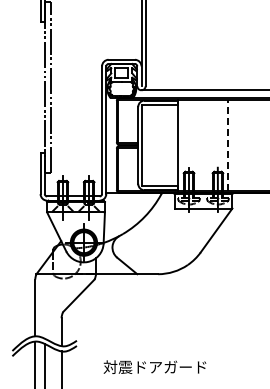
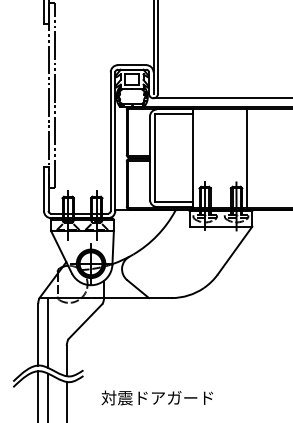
line: (227, 145) -> (246, 158), dashed -> solid
line: (44, 306) -> (48, 333), added
text: (154, 366) -> (156, 397), moved

